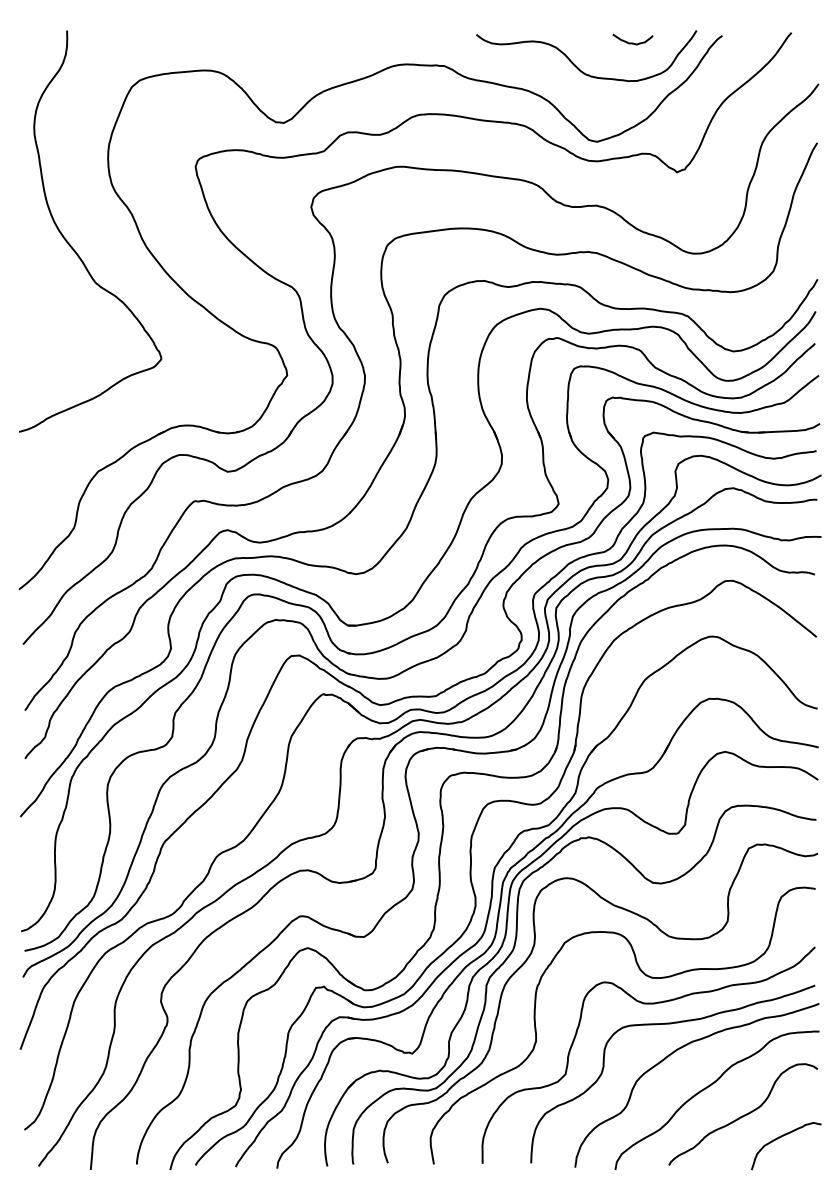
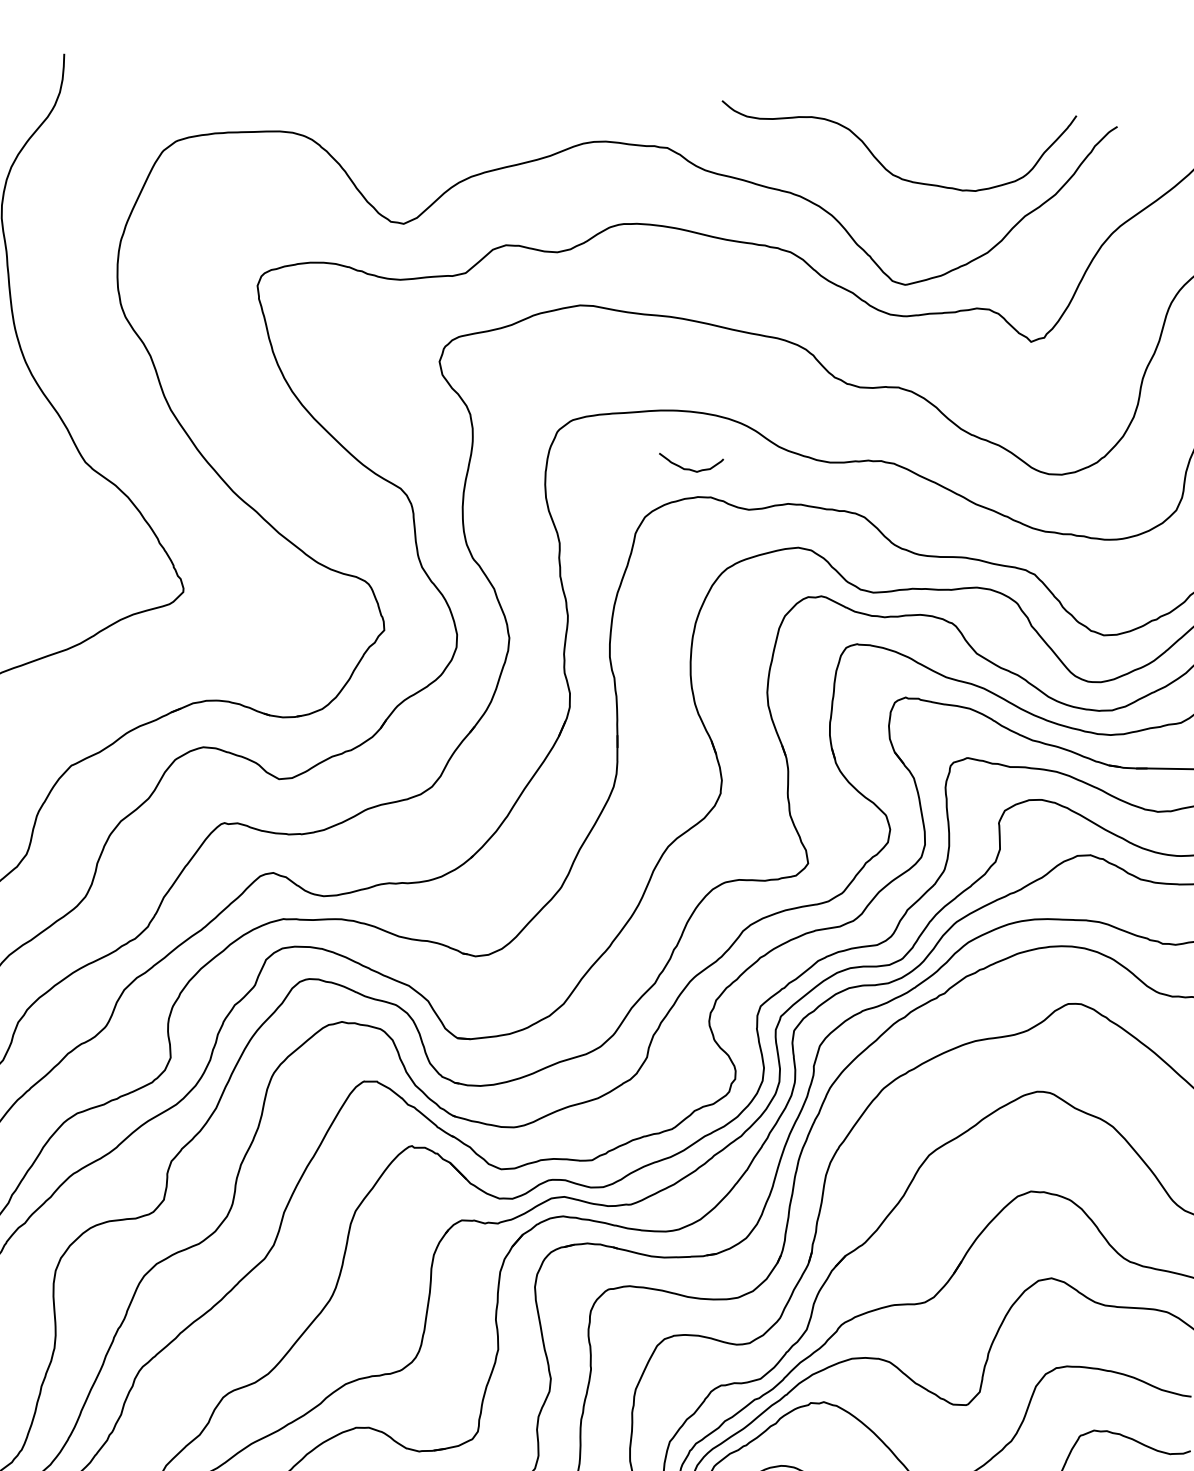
curve: (632, 42) -> (690, 468), moved

